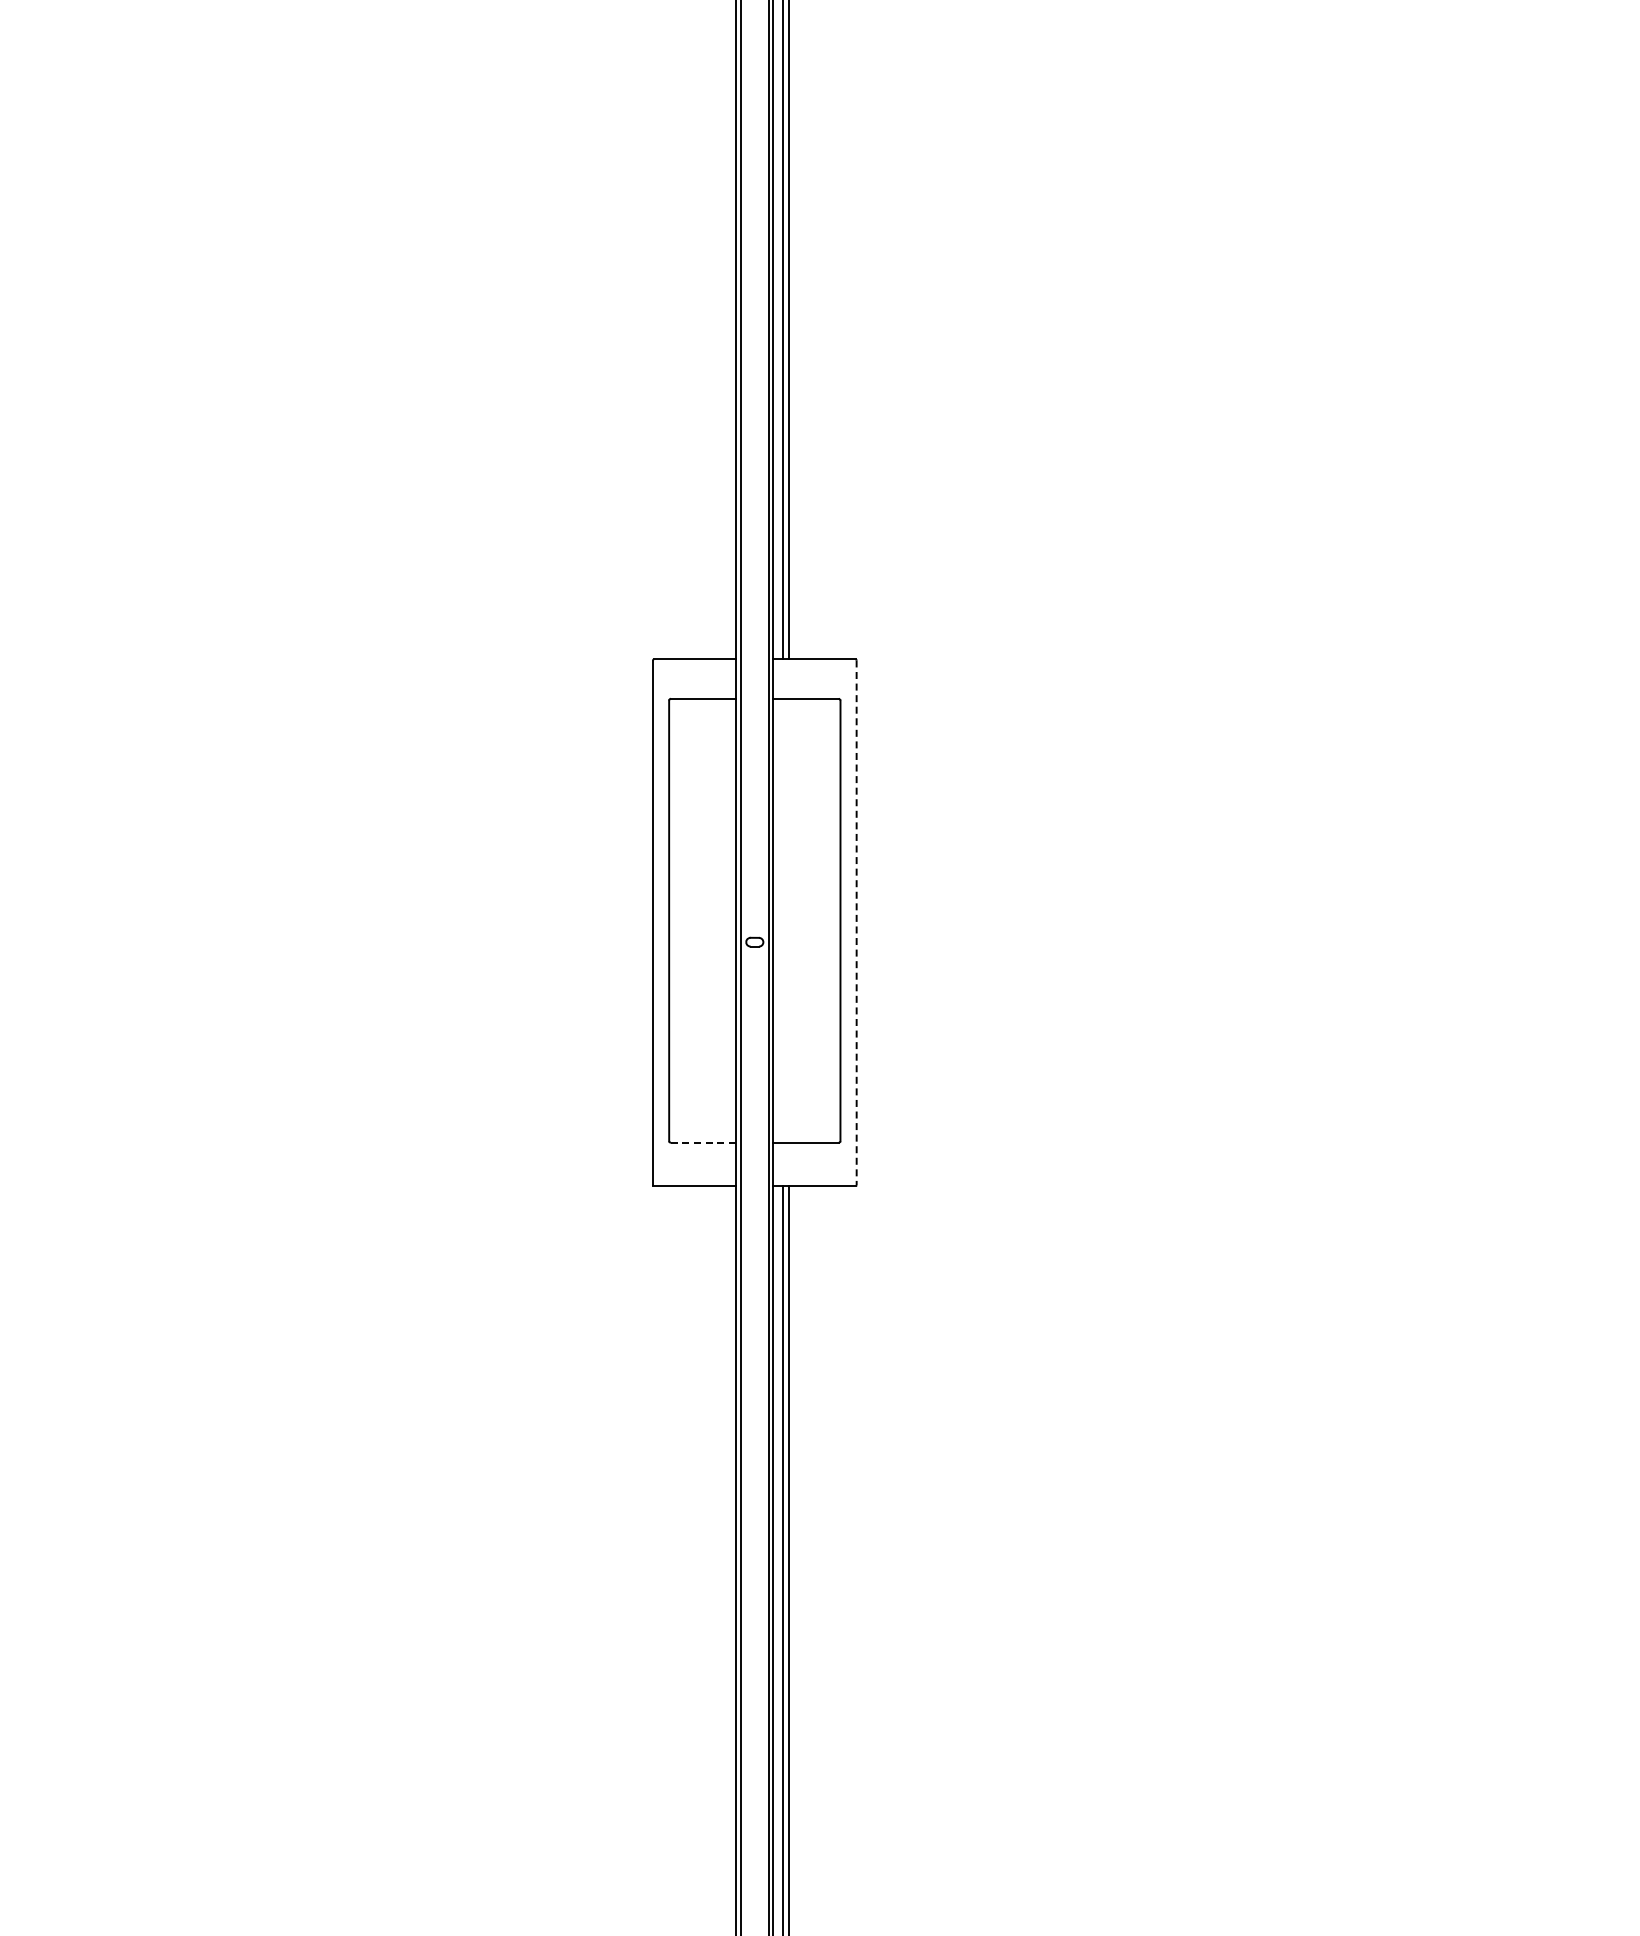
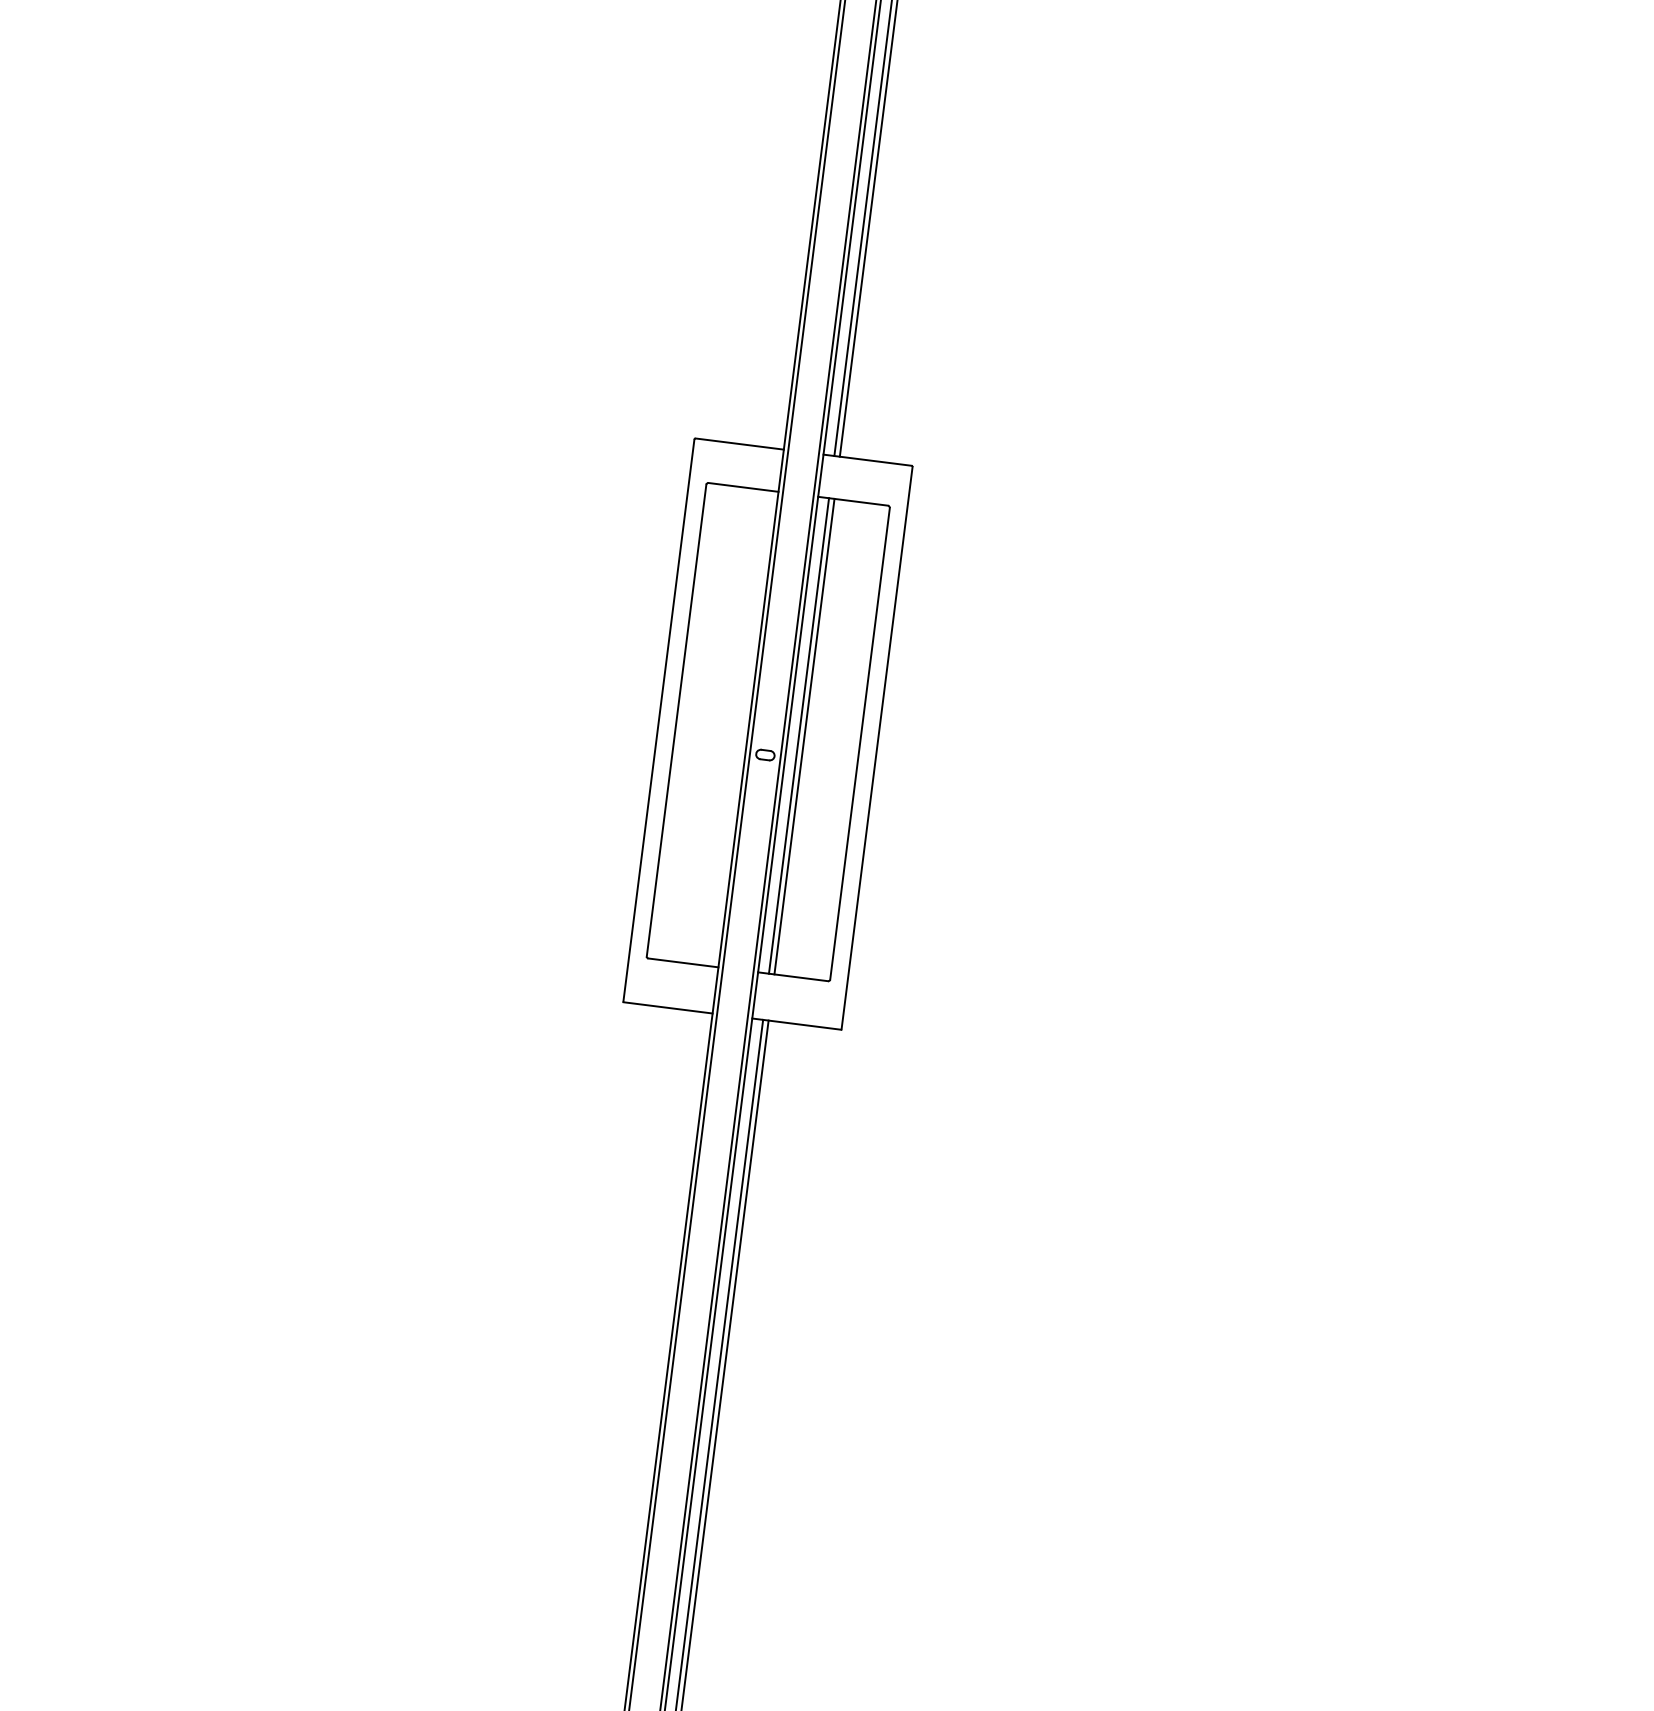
line: (783, 920) -> (799, 735), added
line: (788, 920) -> (804, 736), added
line: (856, 922) -> (876, 747), dashed -> solid
line: (703, 1142) -> (683, 962), dashed -> solid

